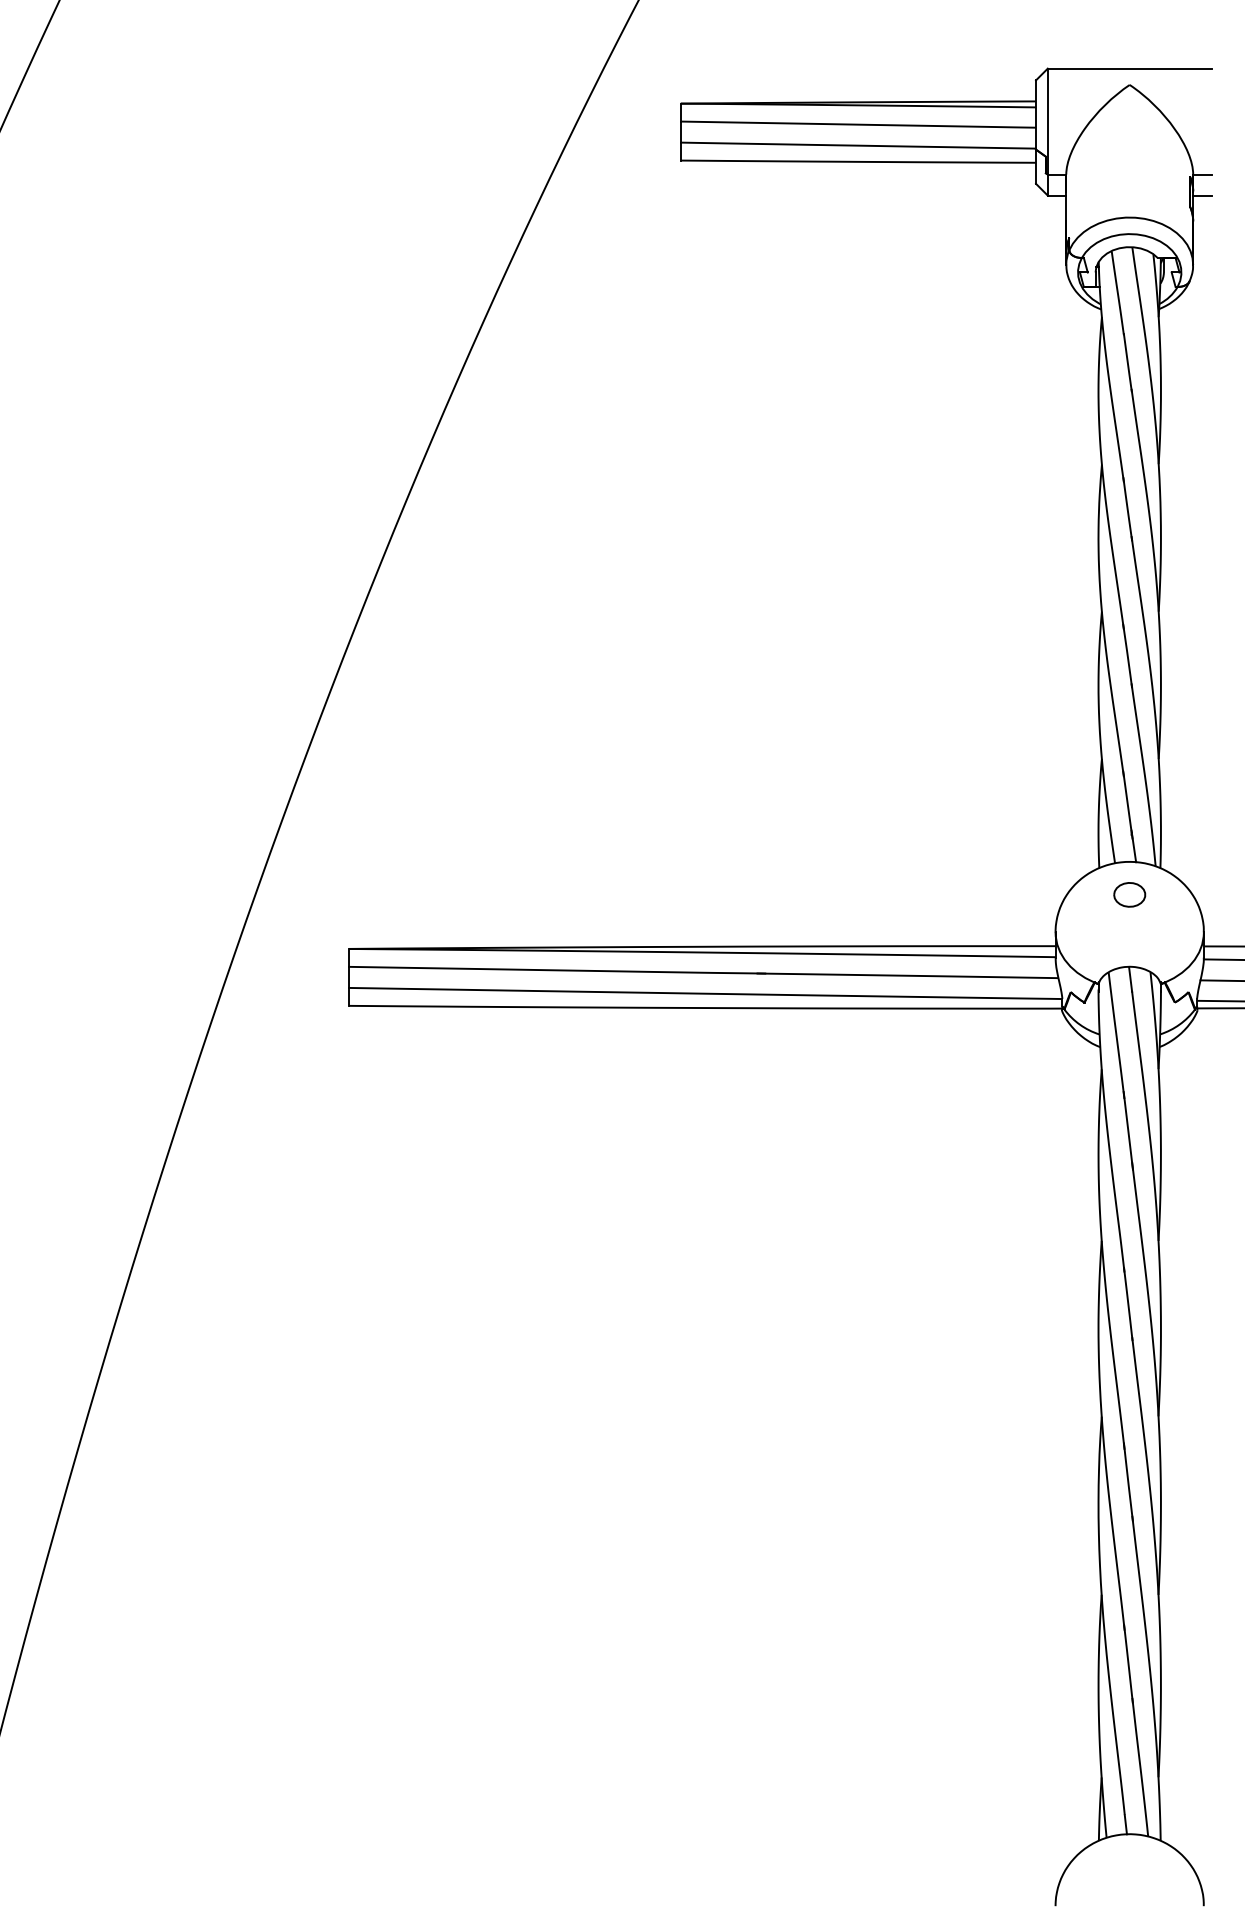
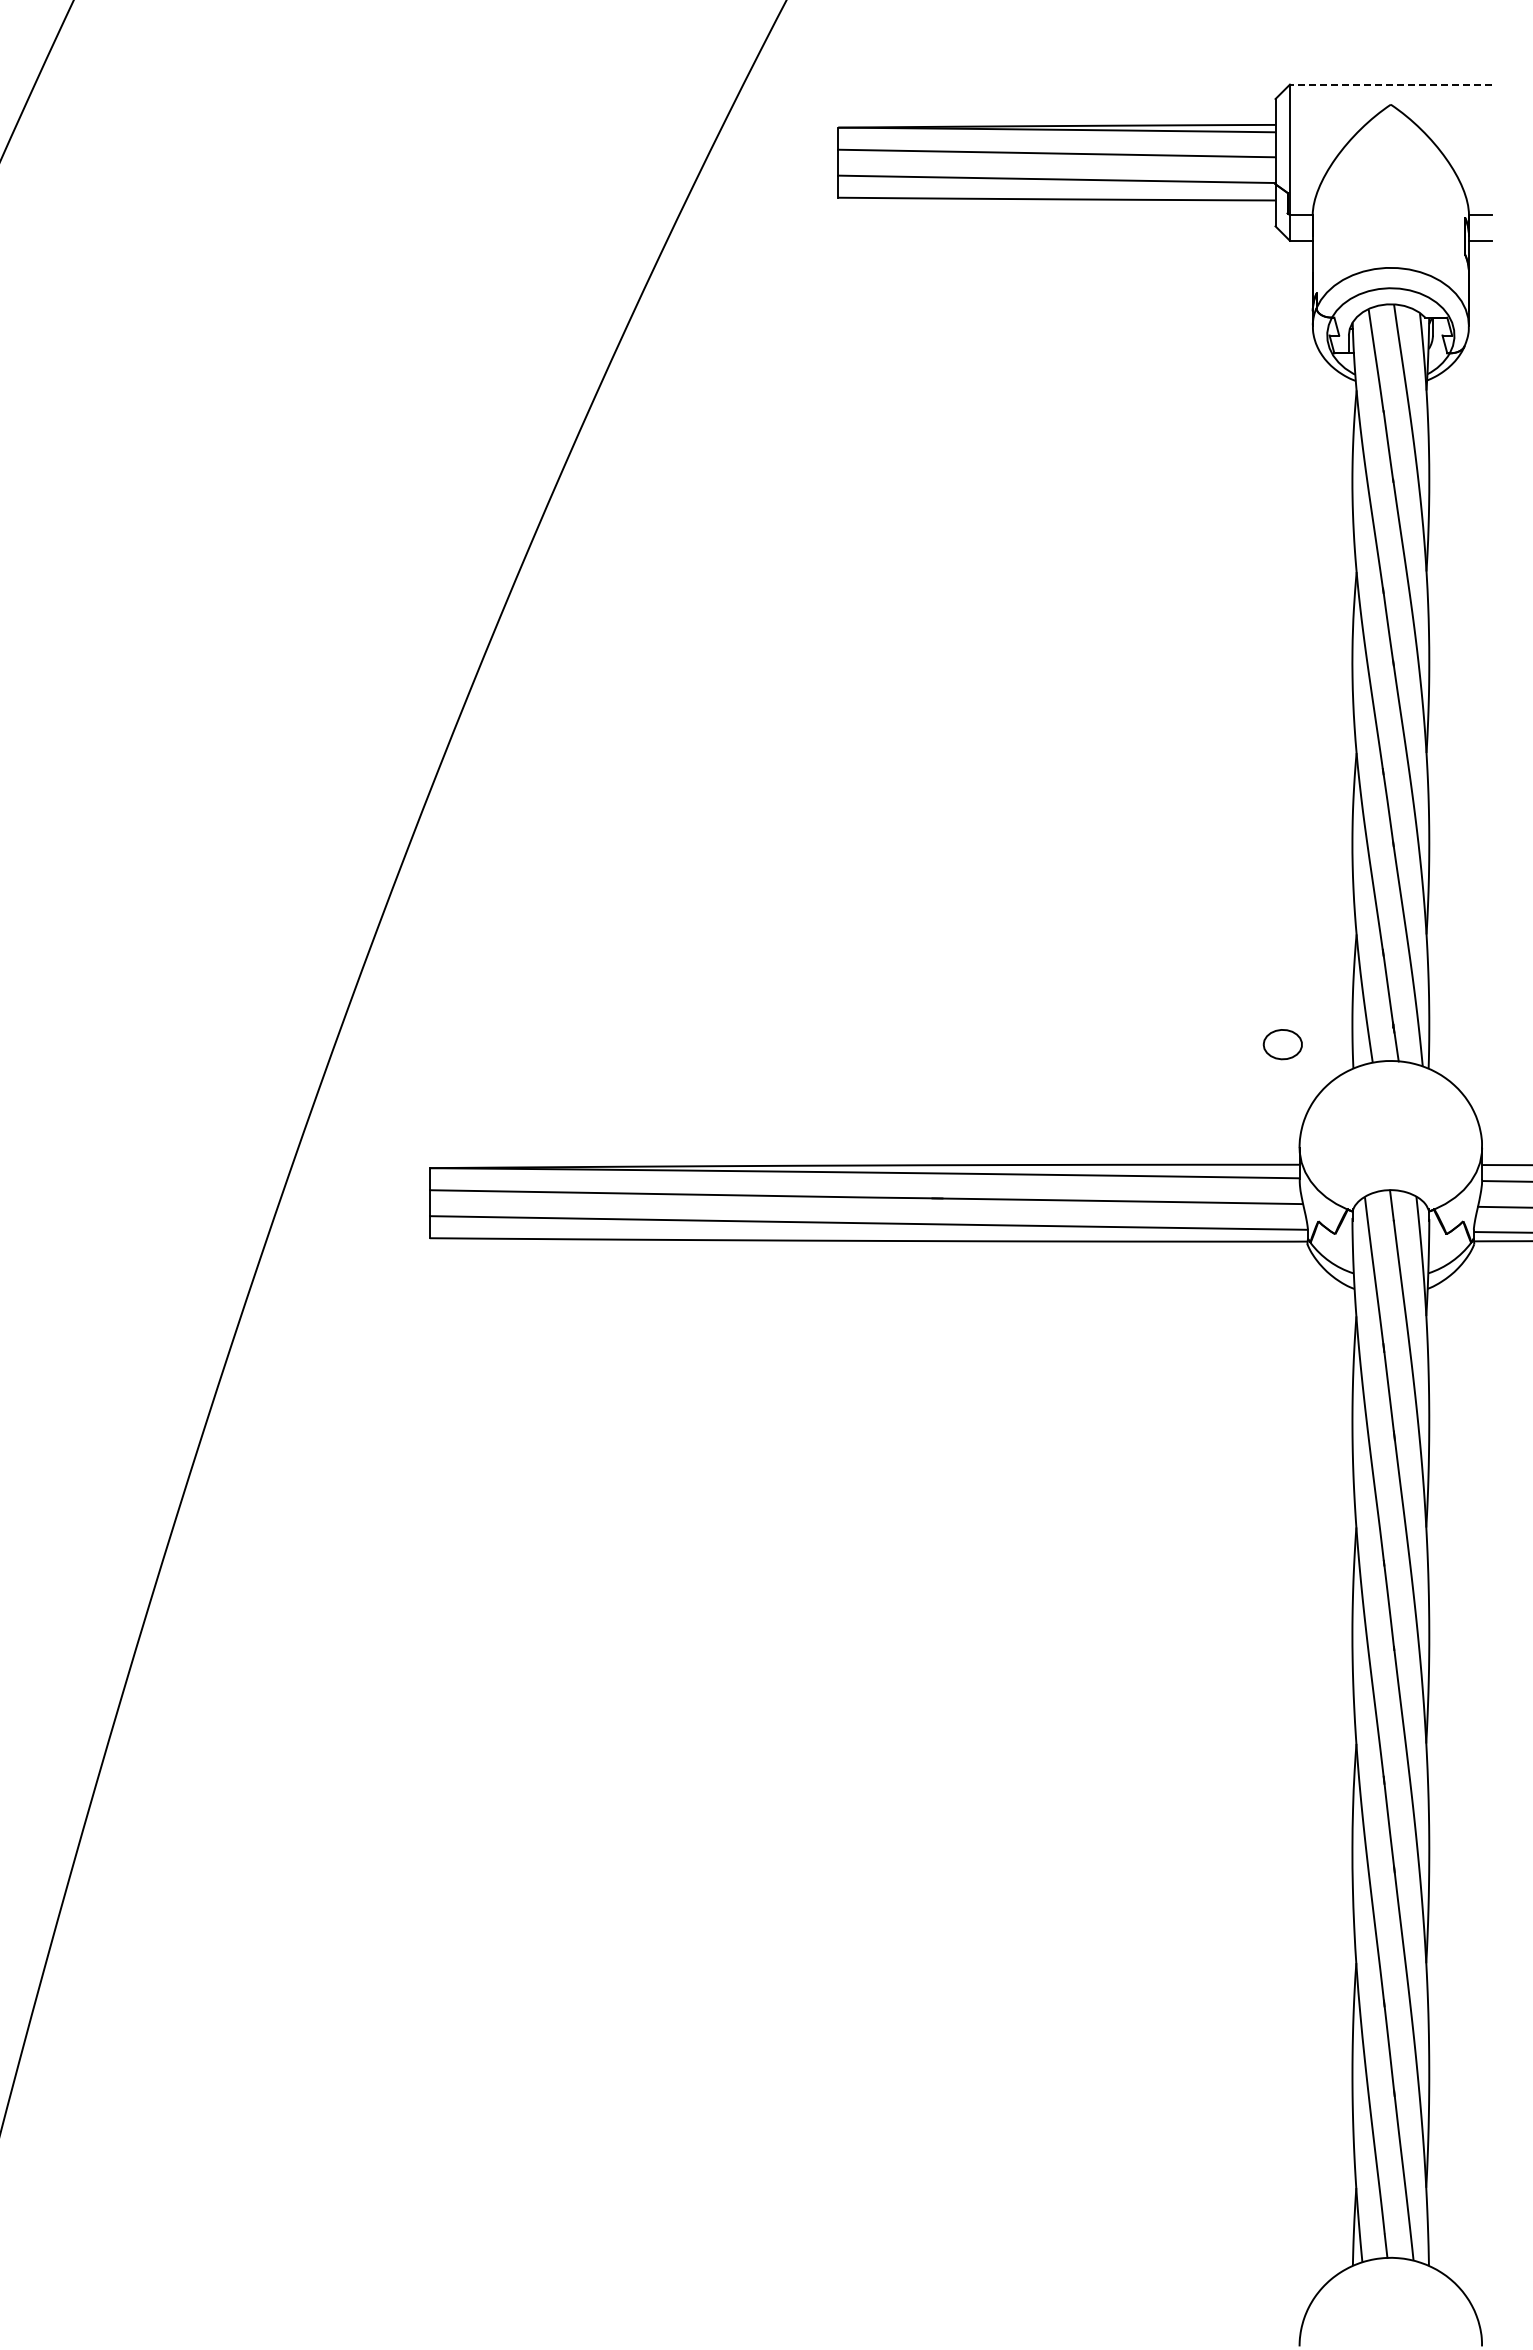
line: (1129, 68) -> (1390, 84), solid -> dashed
part: (1129, 894) -> (1282, 1044), moved

